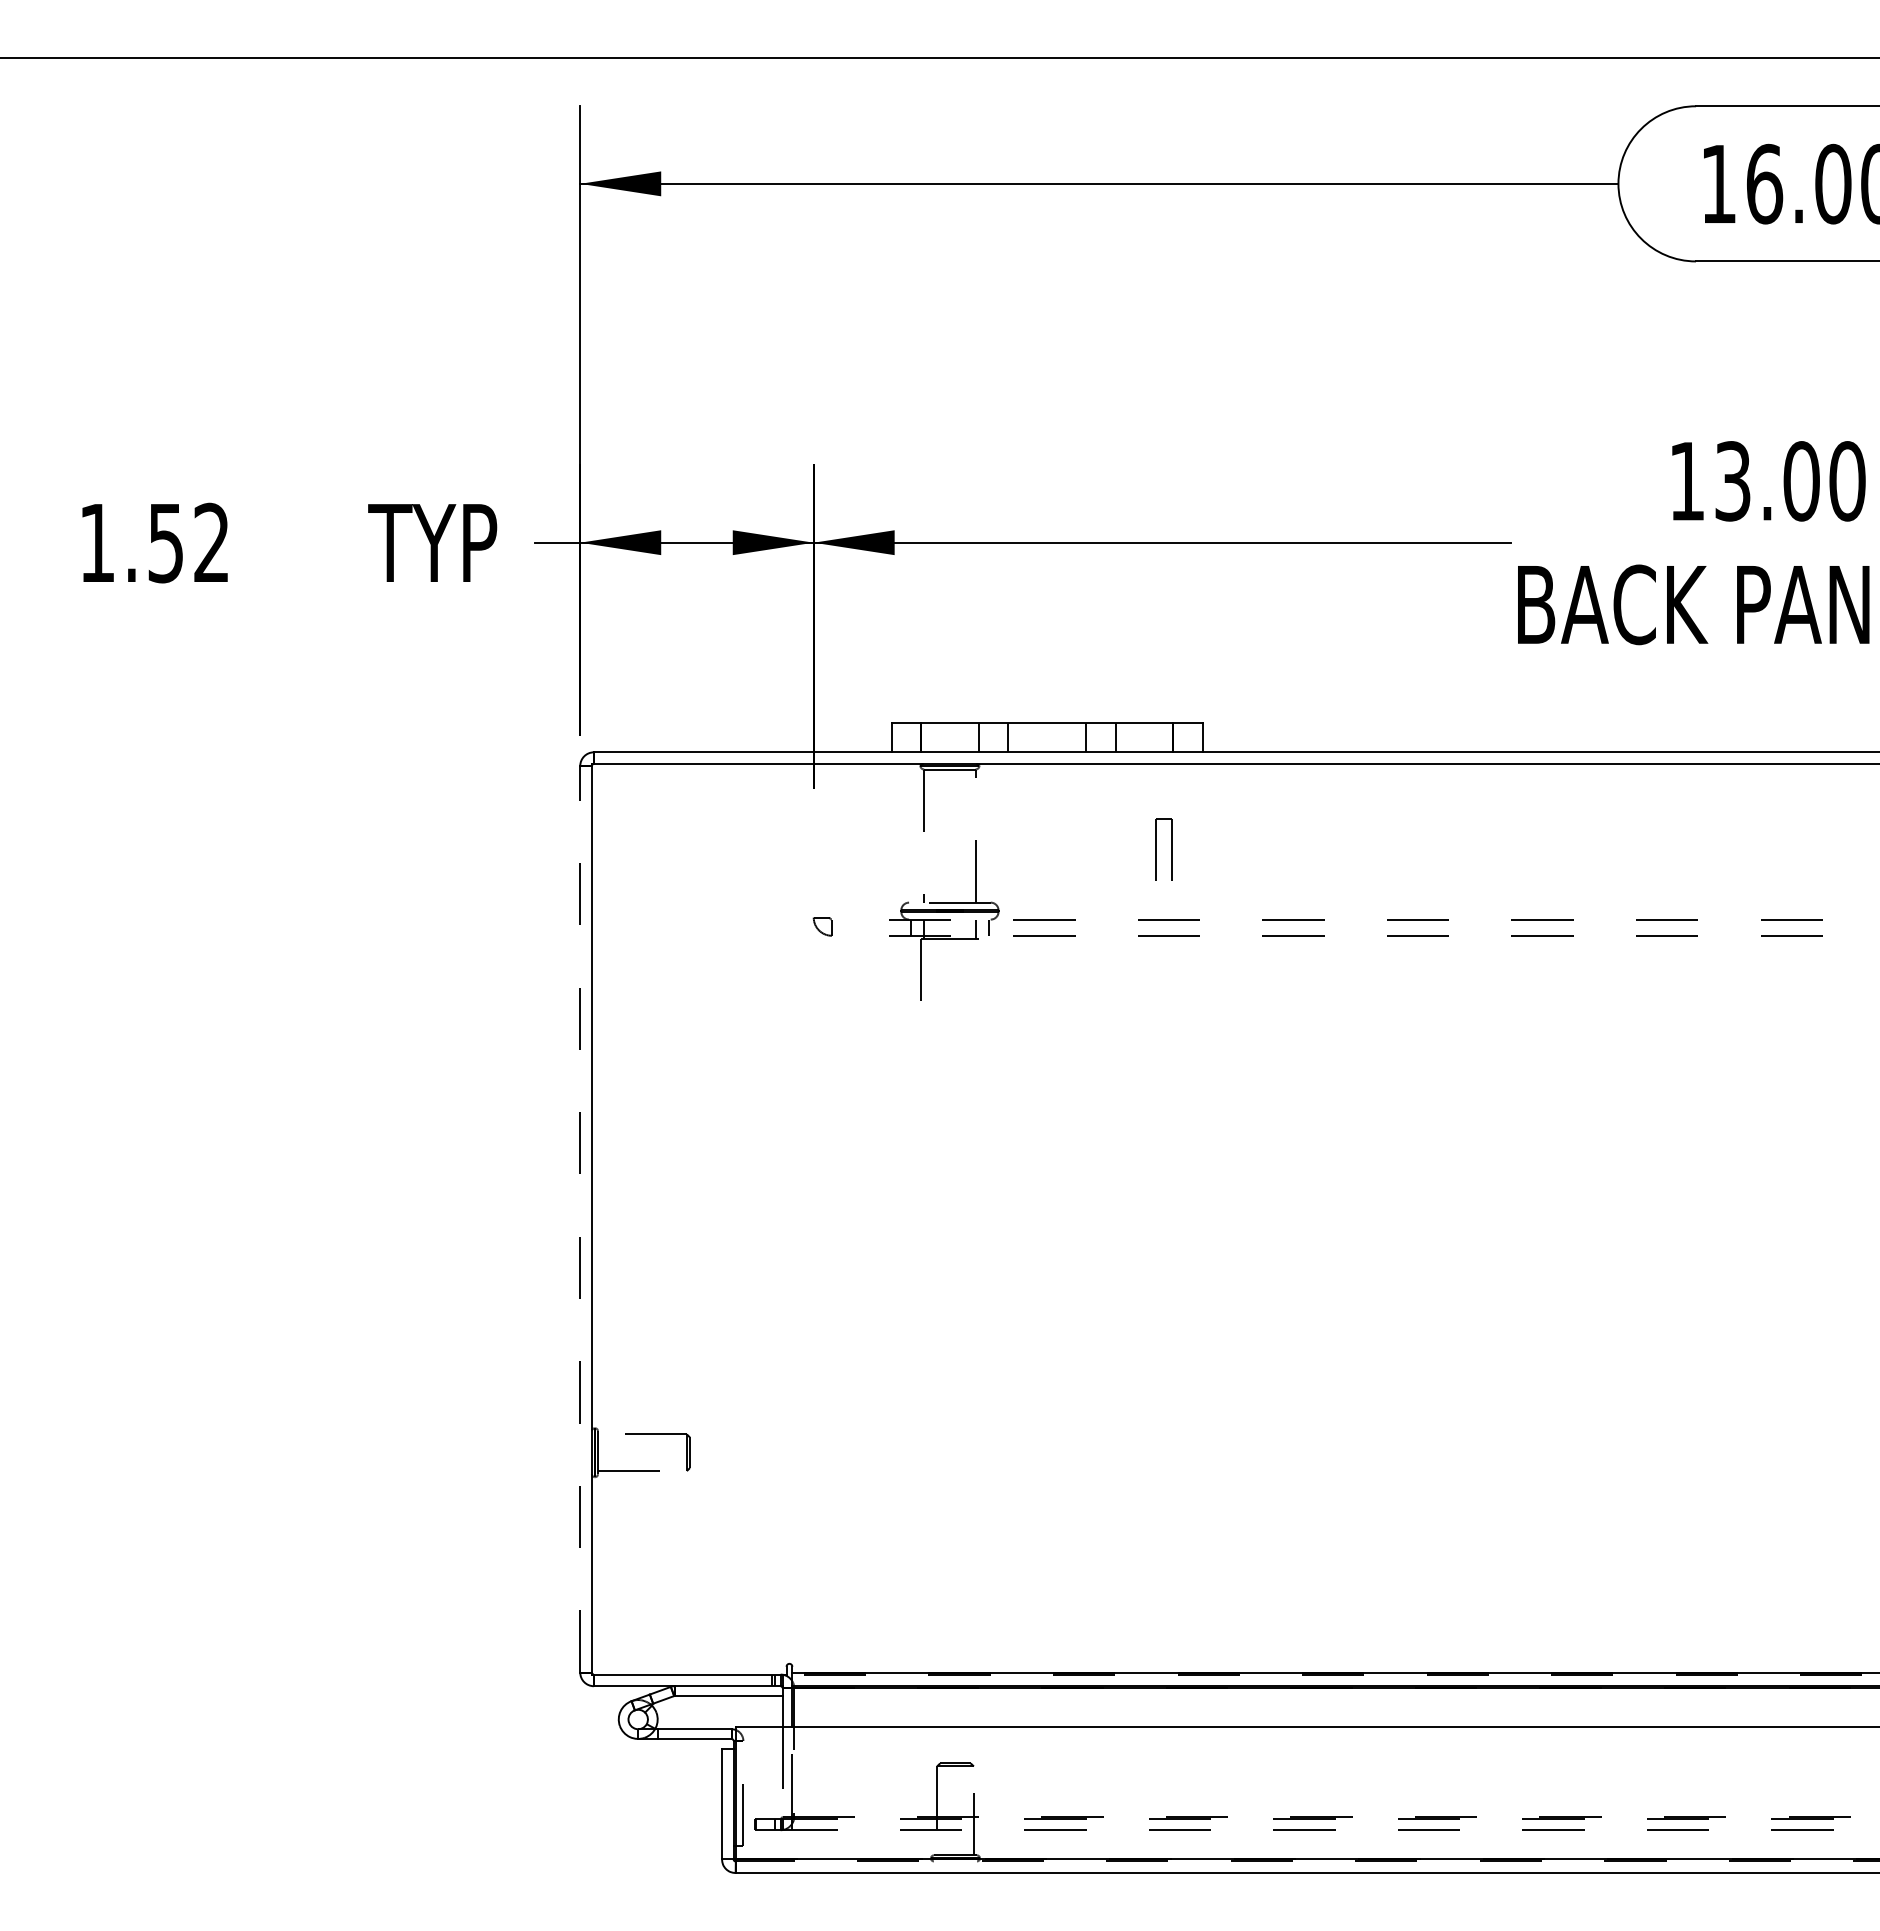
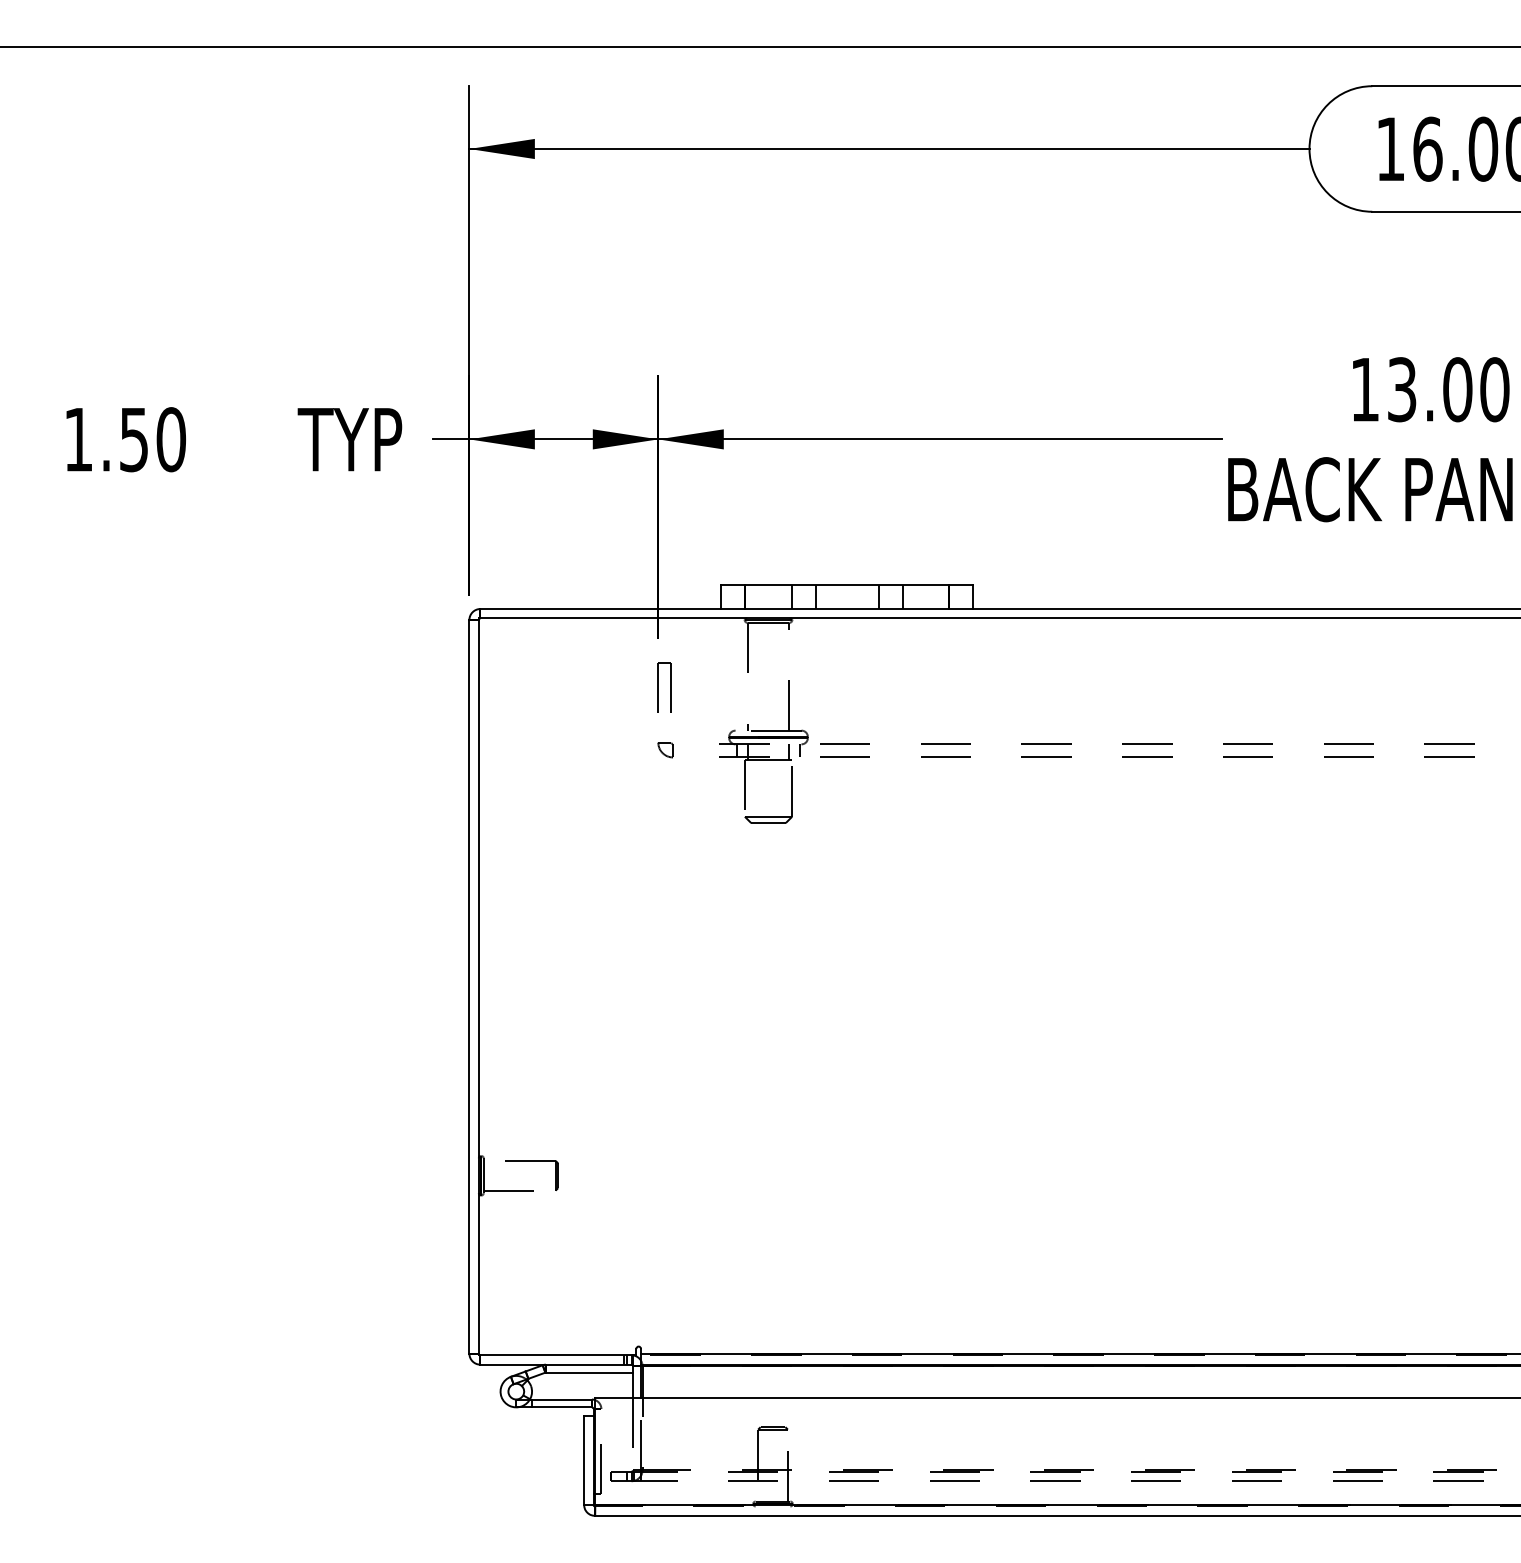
text: (211, 542) -> (170, 439), 1.52 -> 1.50
part: (1156, 849) -> (658, 687), moved
part: (949, 1008) -> (768, 816), added
line: (580, 1218) -> (469, 986), dashed -> solid

